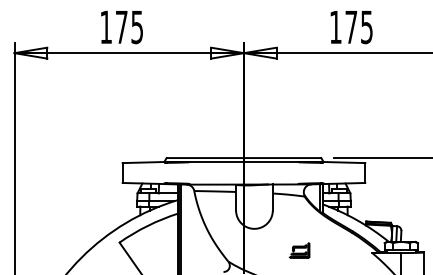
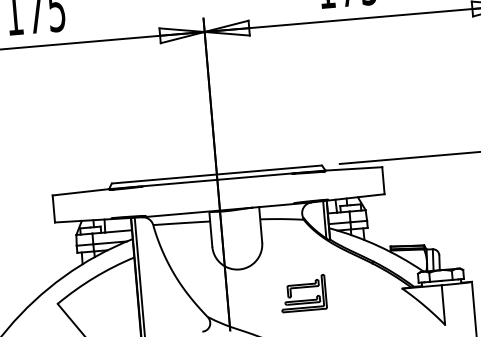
part: (299, 250) -> (303, 293), size x1.67

